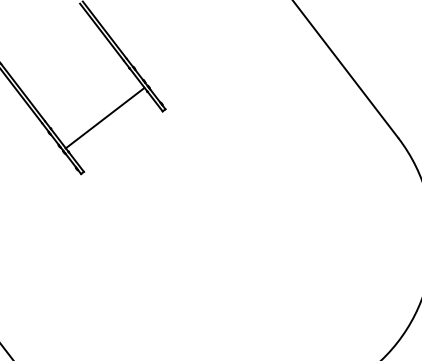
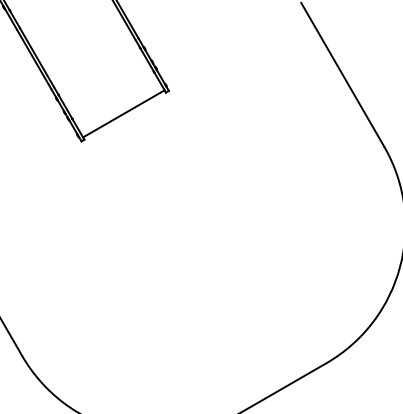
line: (104, 117) -> (123, 113), moved

